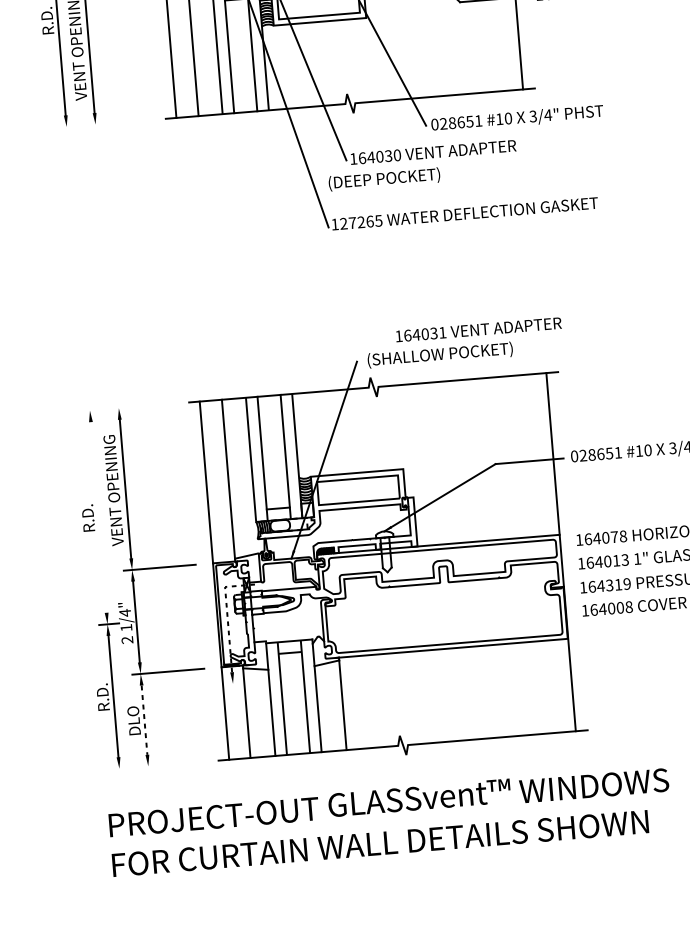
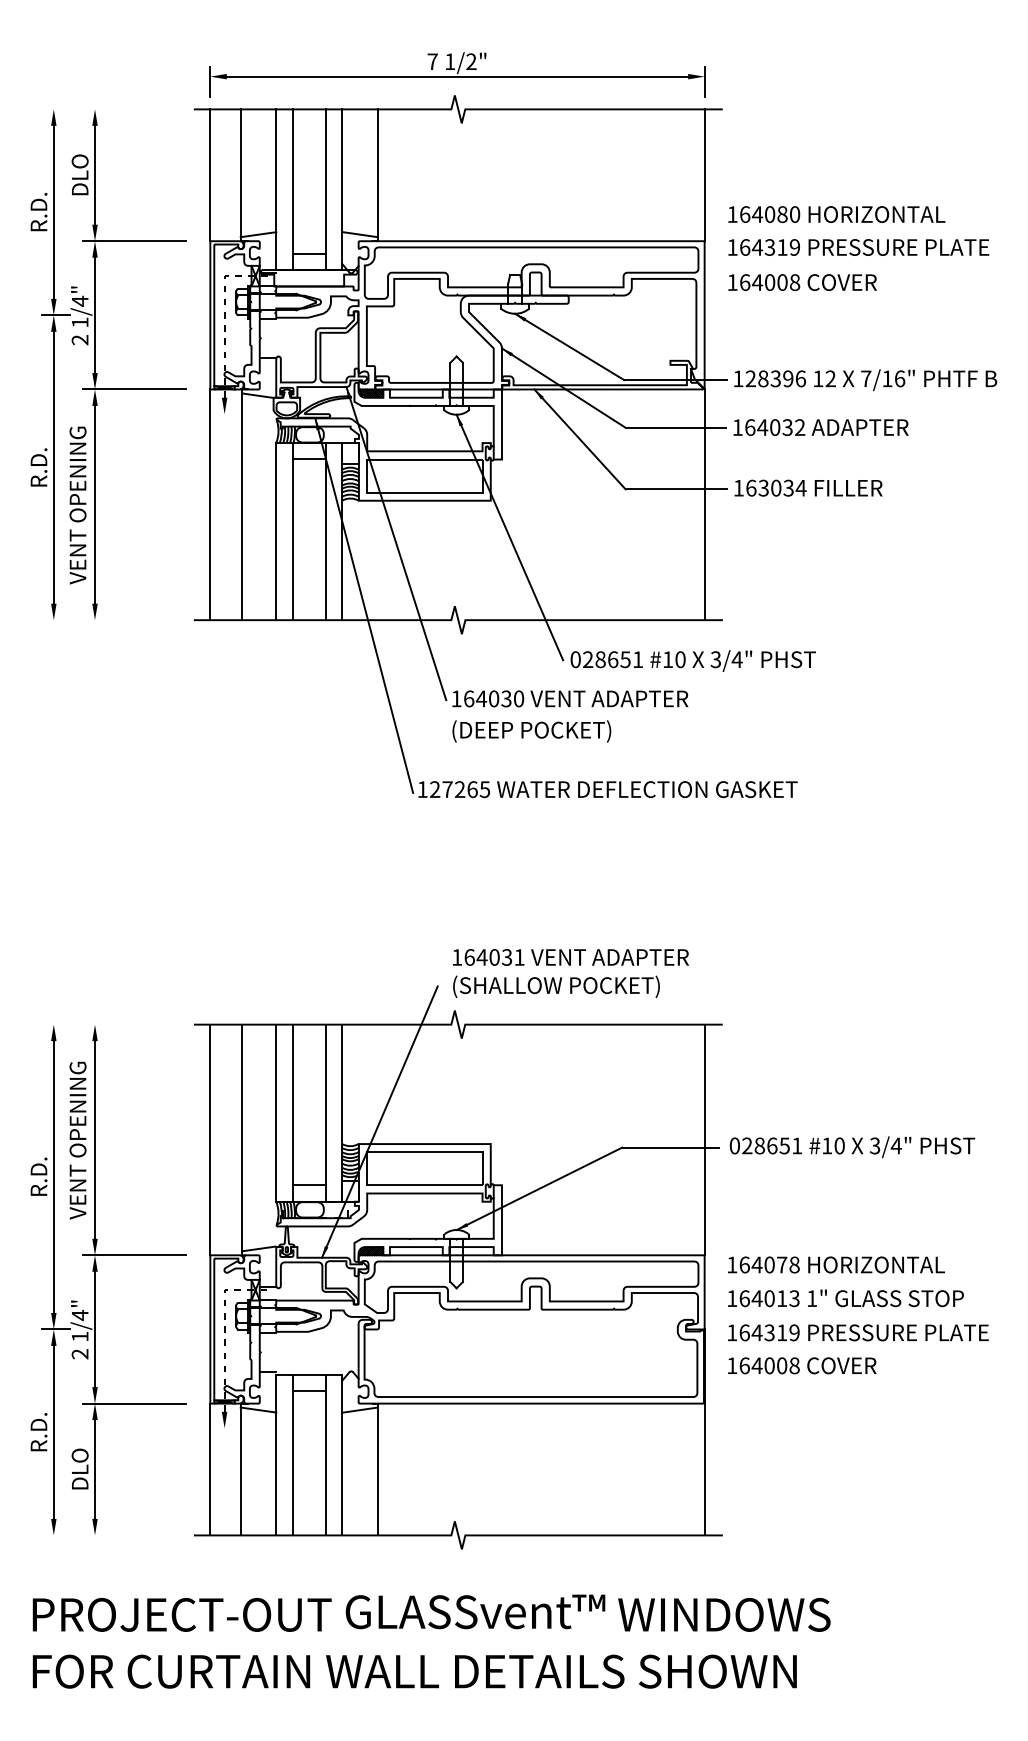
text: (384, 179) -> (531, 731), moved
text: (478, 329) -> (570, 957), moved
line: (98, 517) -> (53, 1176), added
line: (144, 720) -> (95, 1470), dashed -> solid

